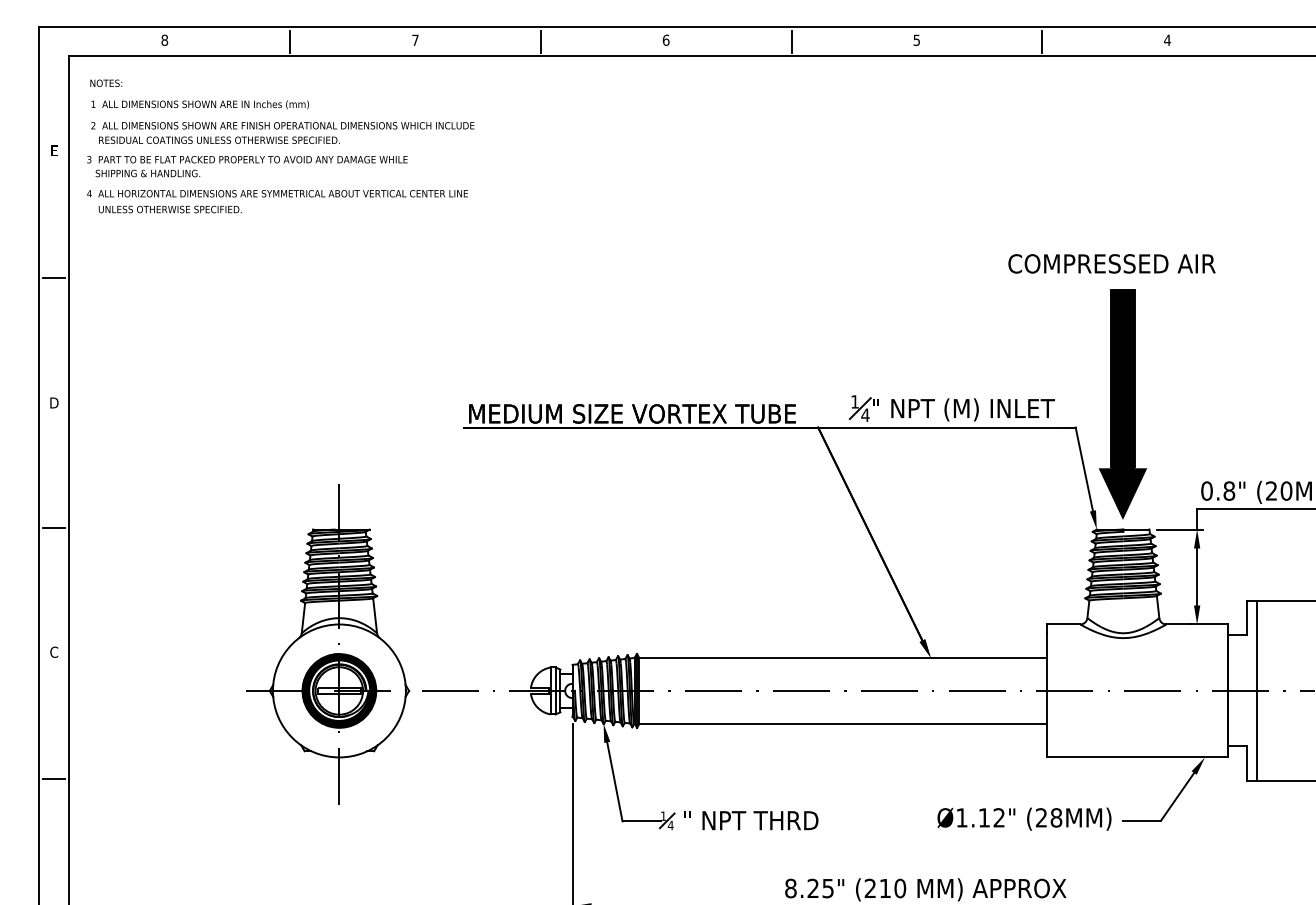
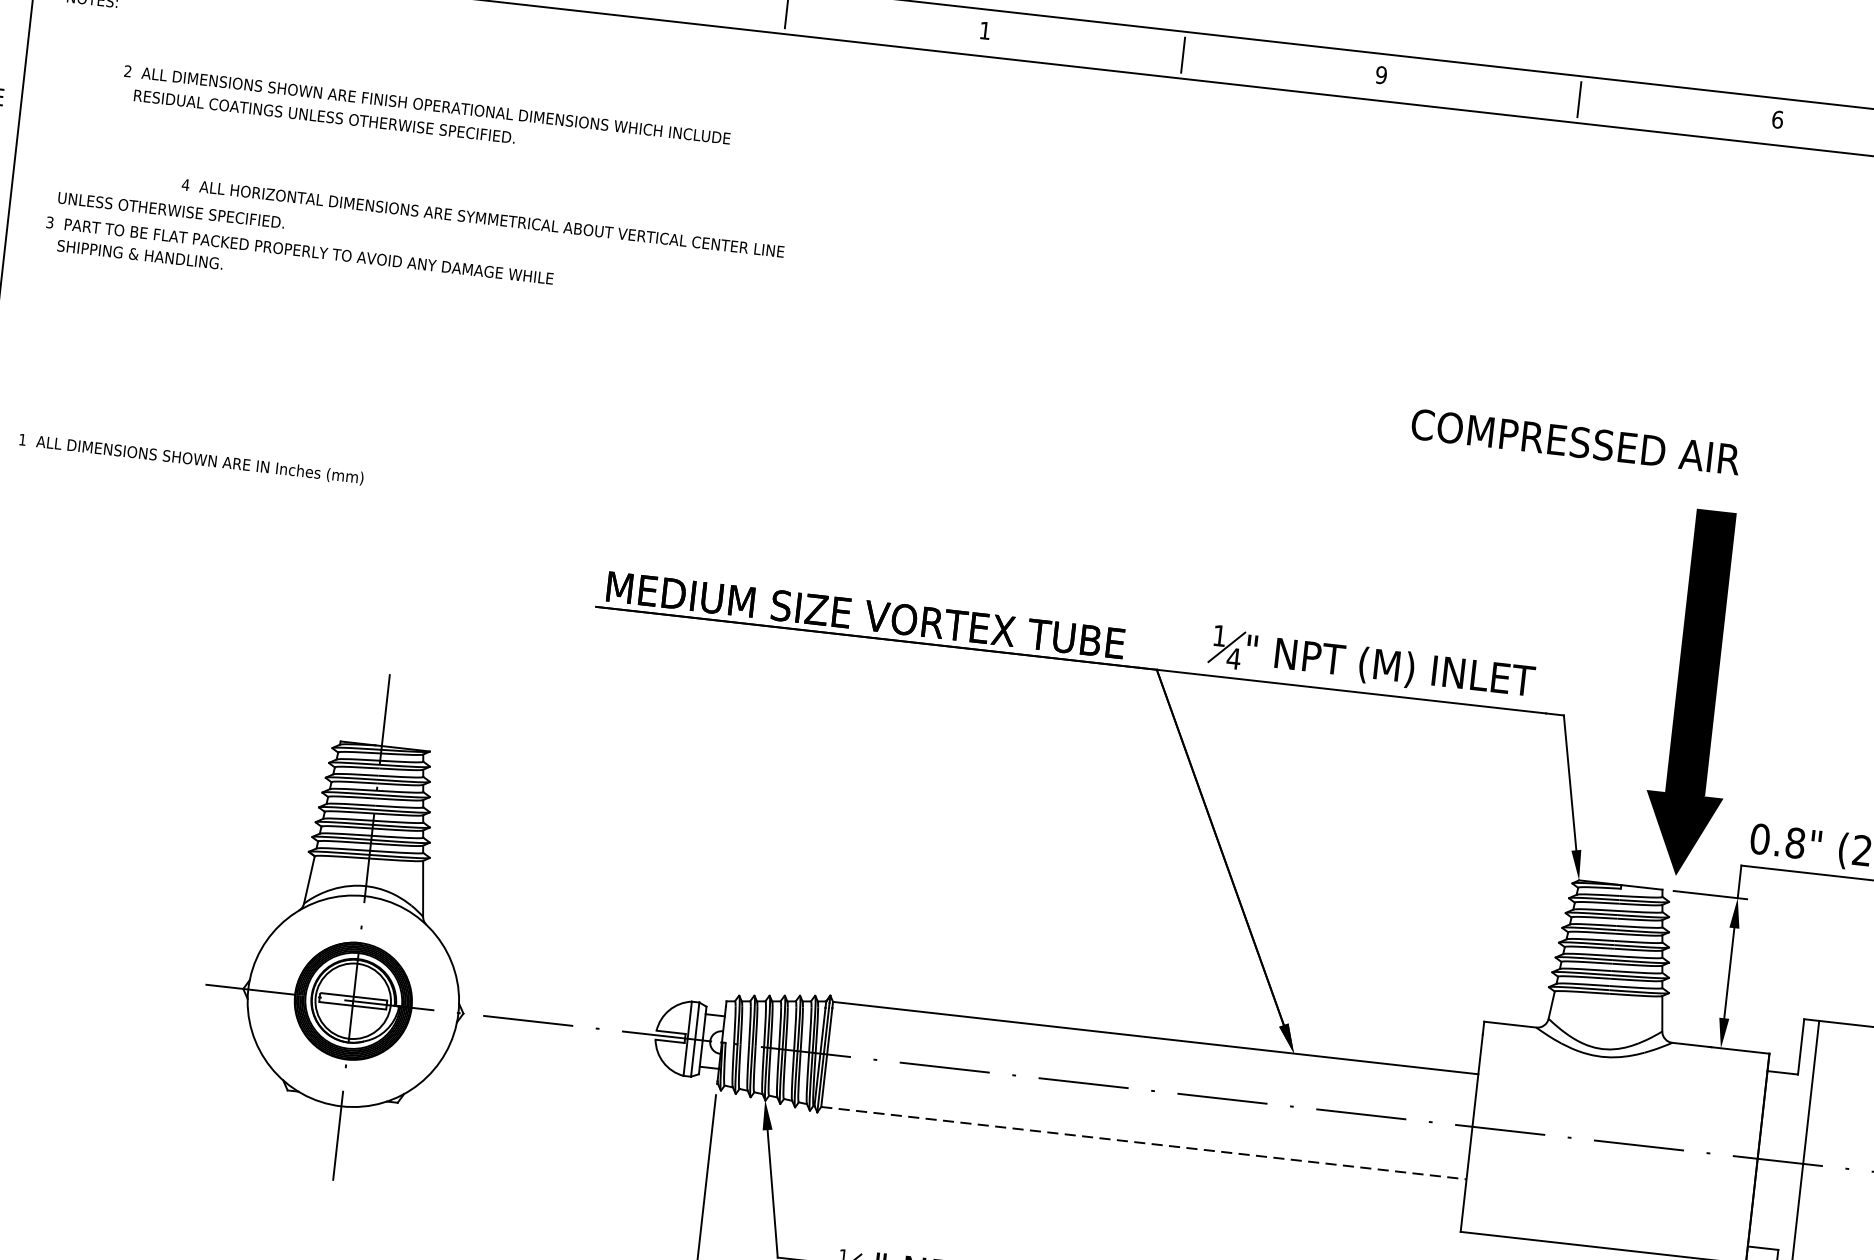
text: (665, 39) -> (984, 29), 6 -> 1
text: (916, 39) -> (1381, 73), 5 -> 9
text: (1167, 39) -> (1777, 118), 4 -> 6
text: (199, 104) -> (190, 458), moved
text: (282, 132) -> (425, 115), moved
text: (247, 166) -> (298, 261), moved
text: (277, 193) -> (482, 217), moved
text: (1111, 263) -> (1575, 441), moved
part: (1122, 404) -> (1695, 693), moved
line: (843, 724) -> (1144, 1143), solid -> dashed

